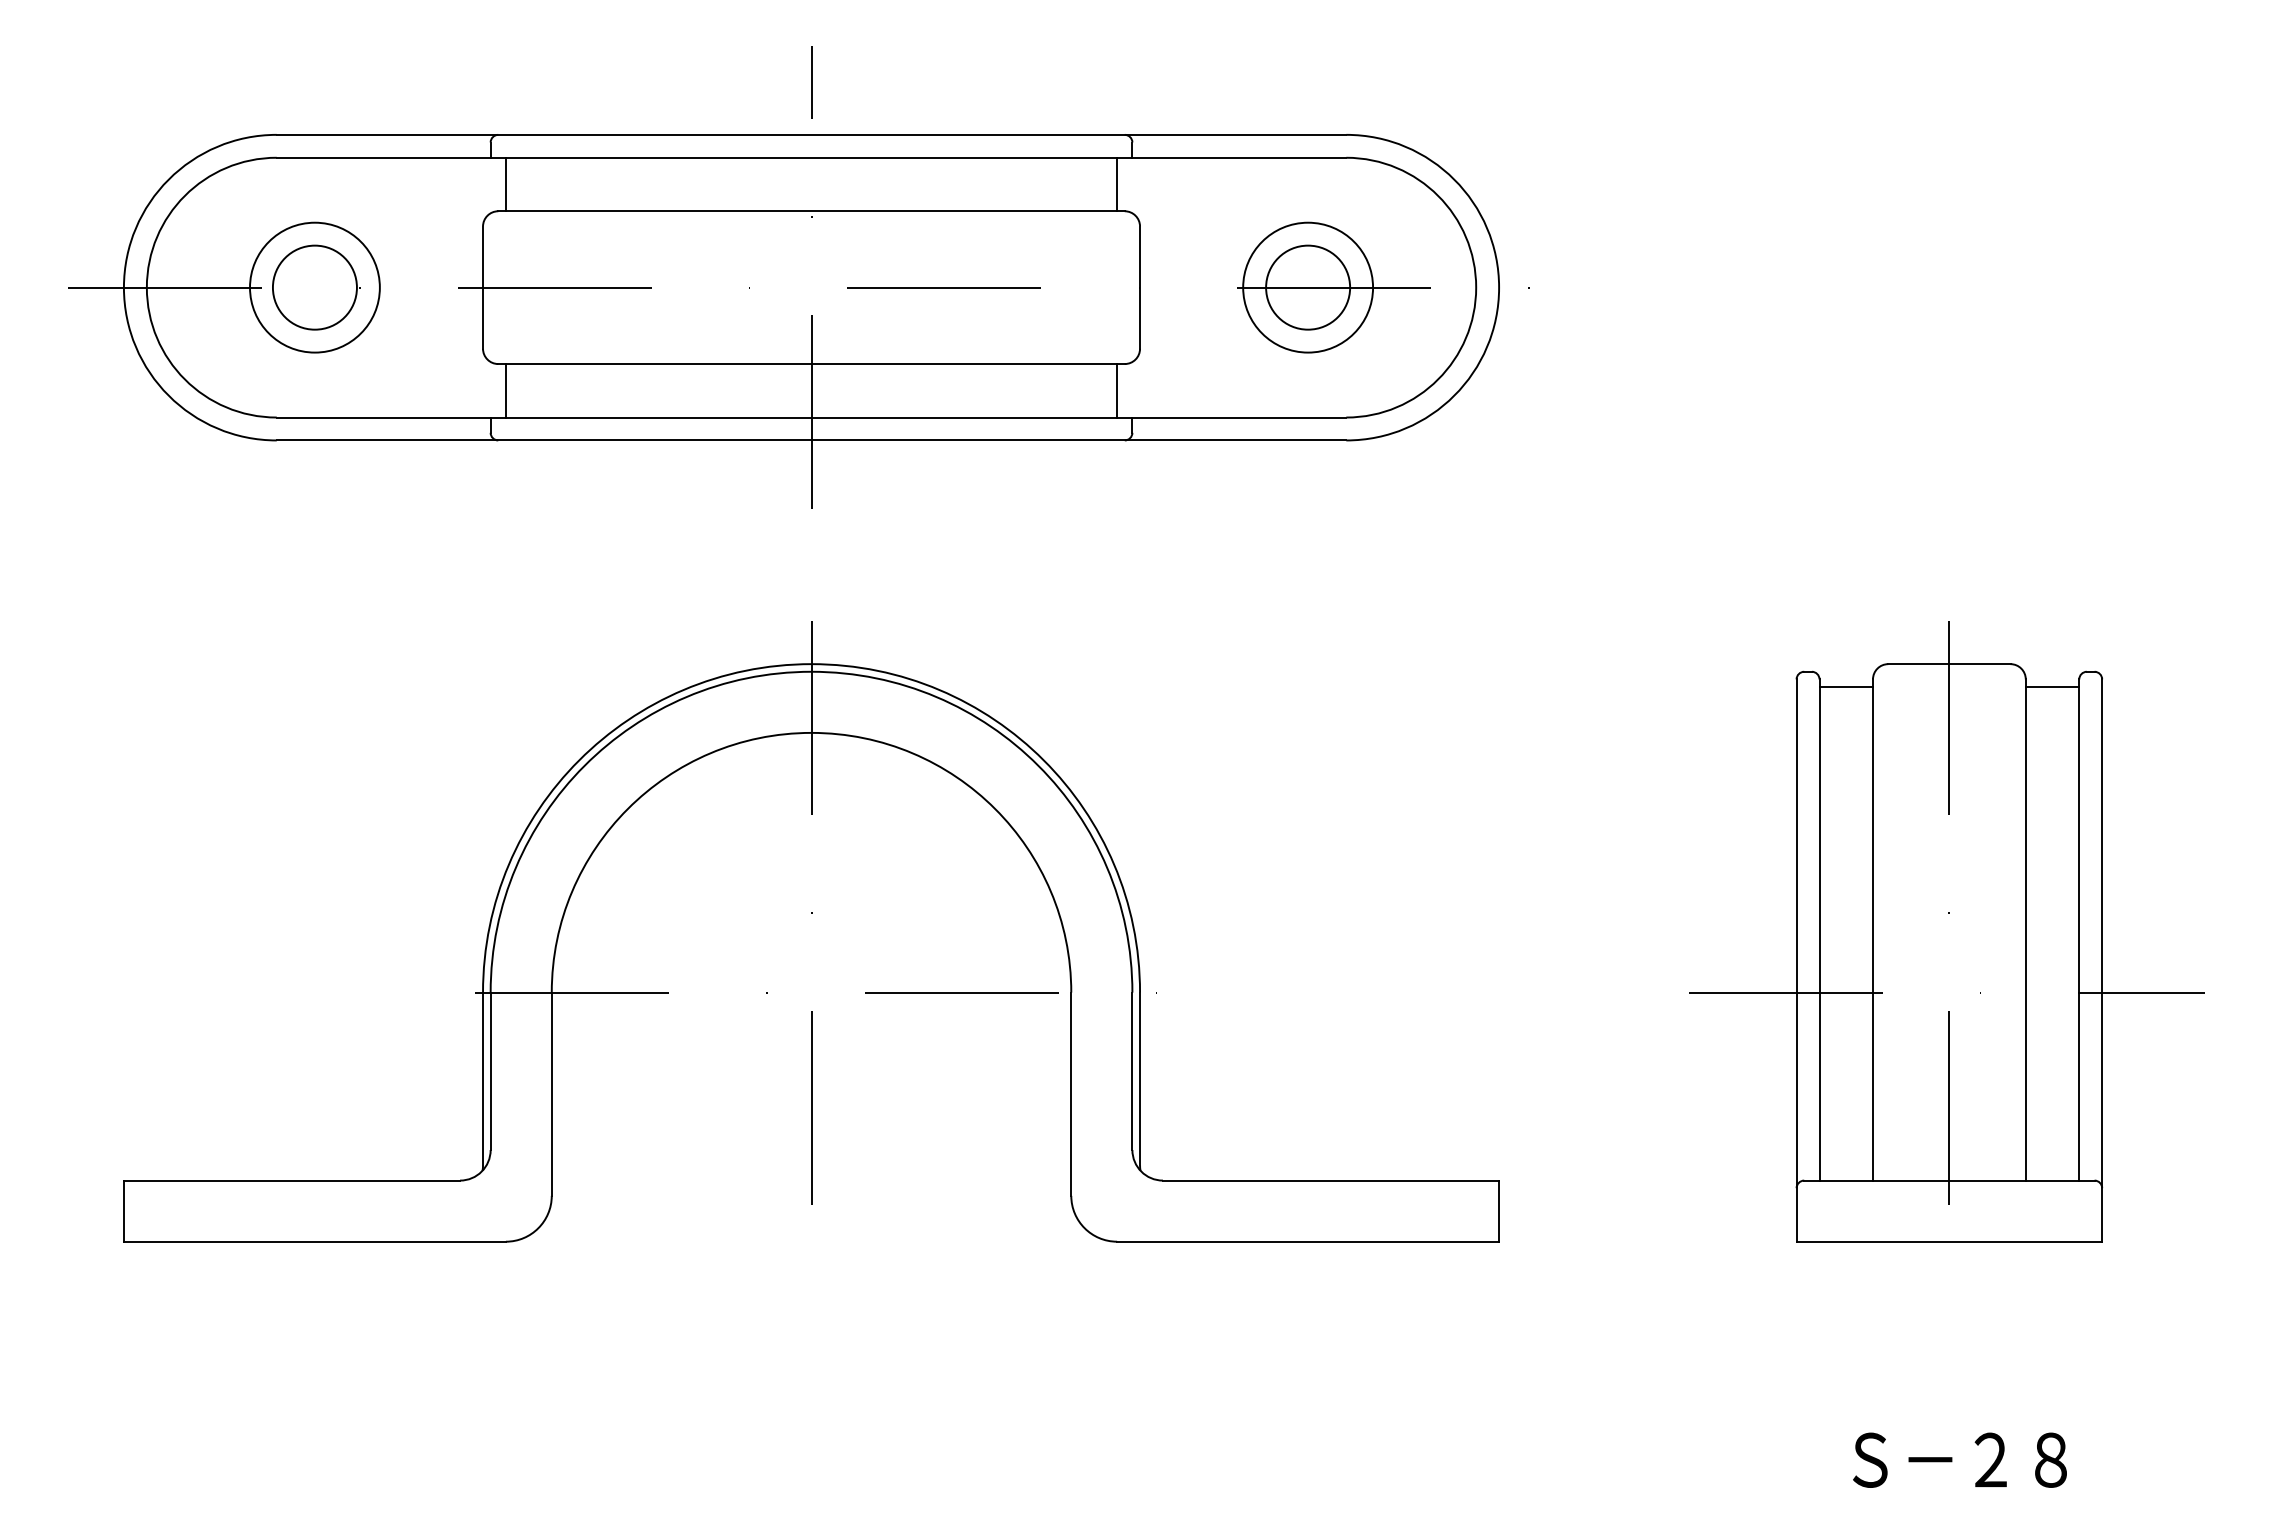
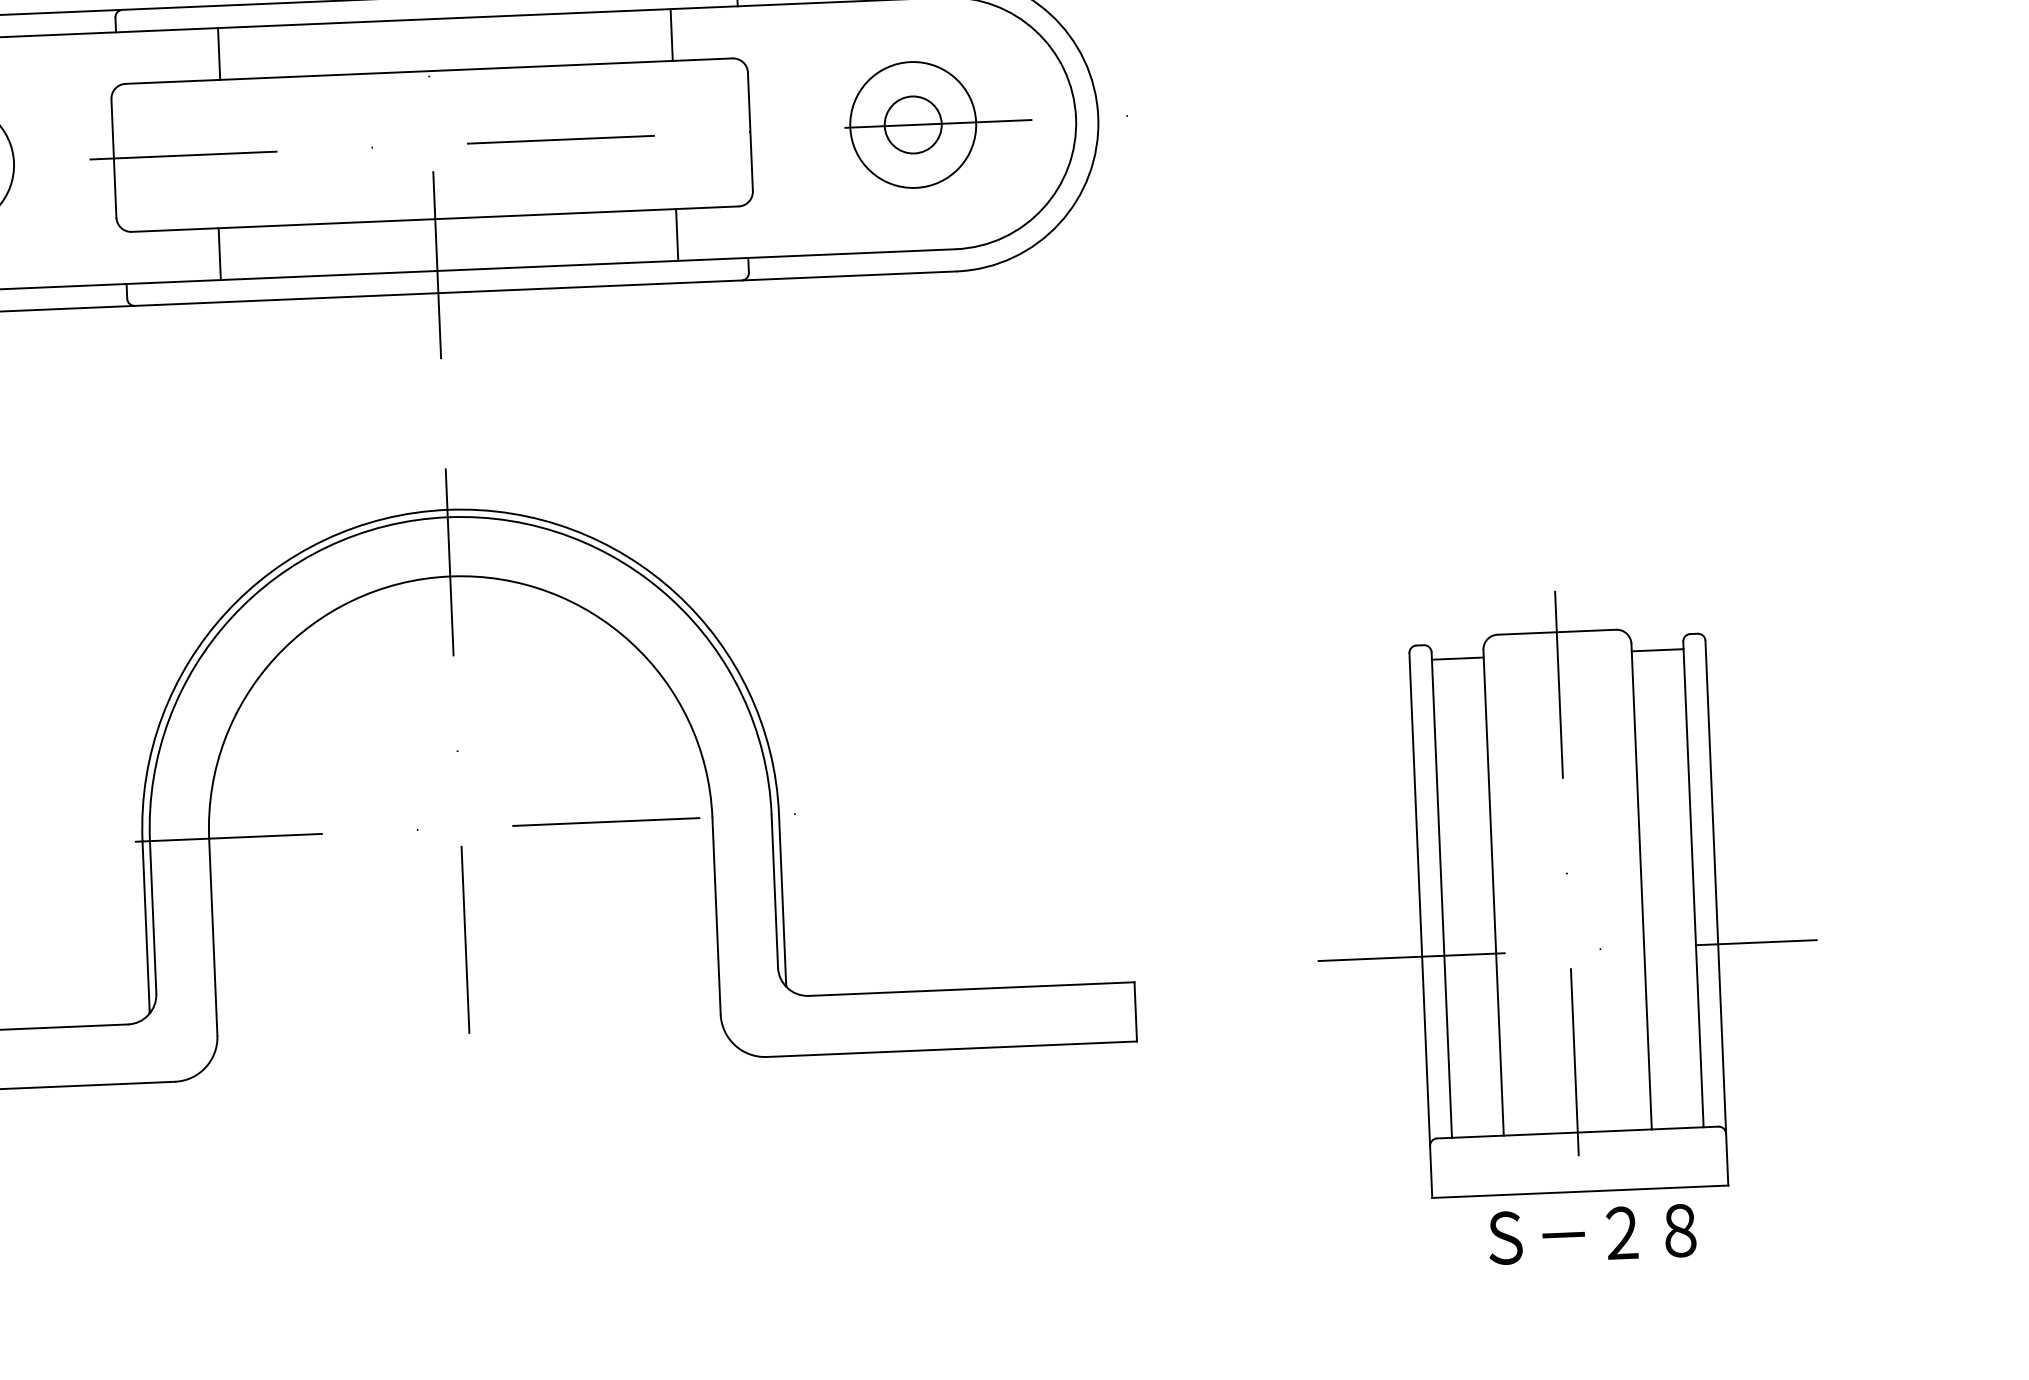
line: (505, 184) -> (218, 53), moved
line: (1117, 184) -> (672, 34), moved
circle: (1308, 287) -> (913, 124), size x0.7
line: (505, 390) -> (219, 253), moved
line: (1117, 390) -> (677, 234), moved
part: (1946, 931) -> (1564, 891), moved

